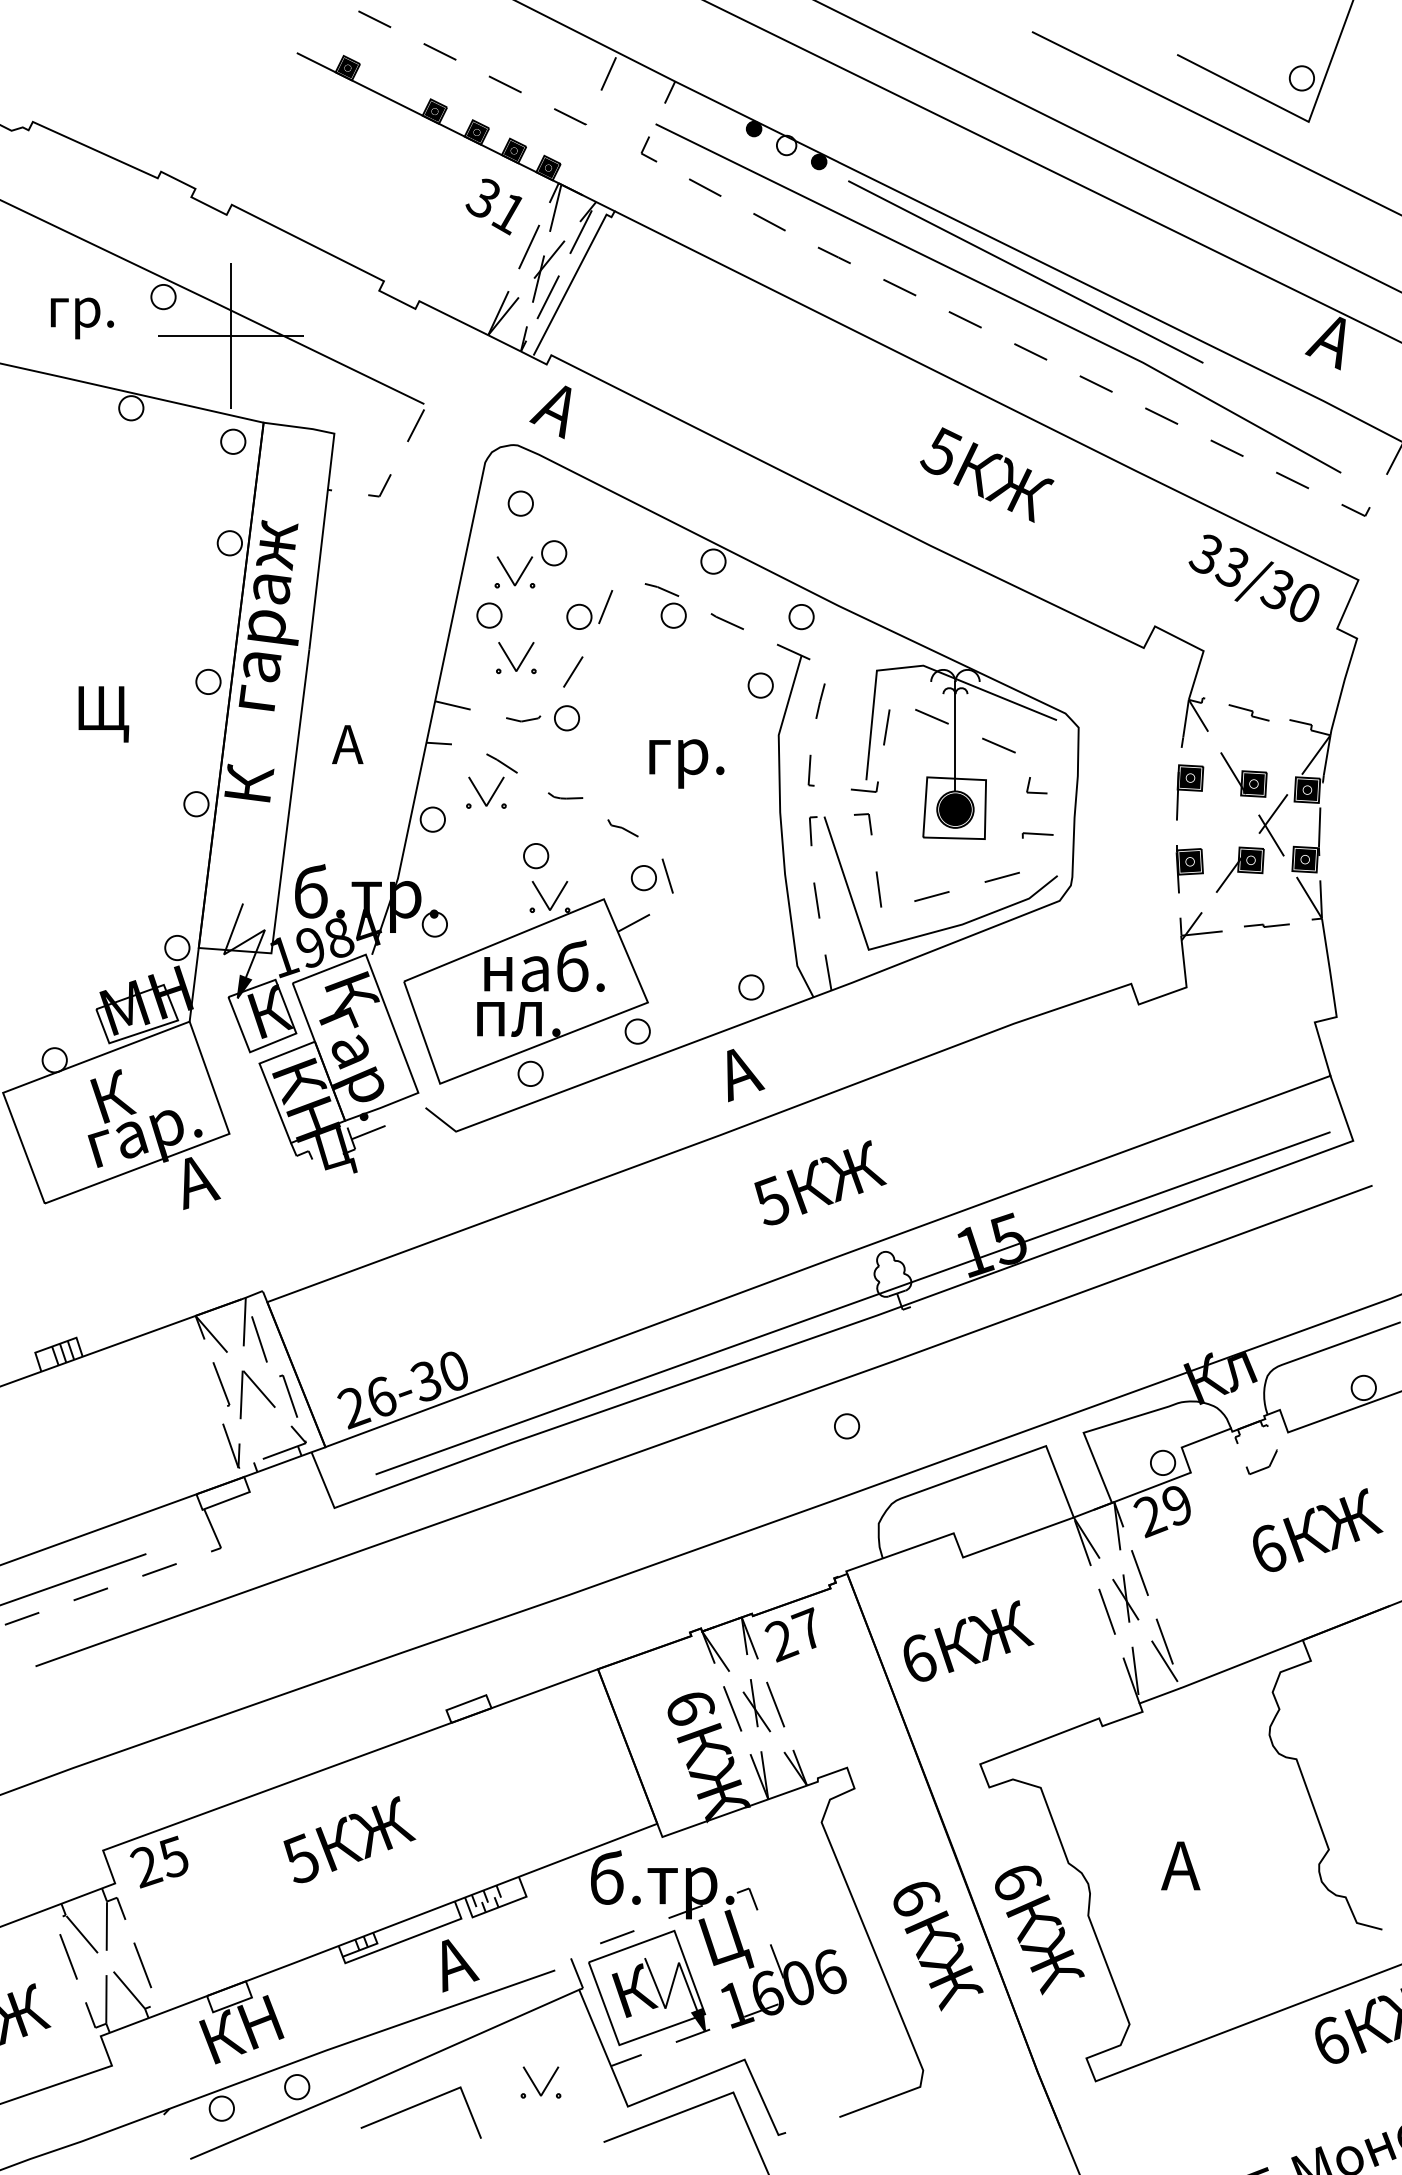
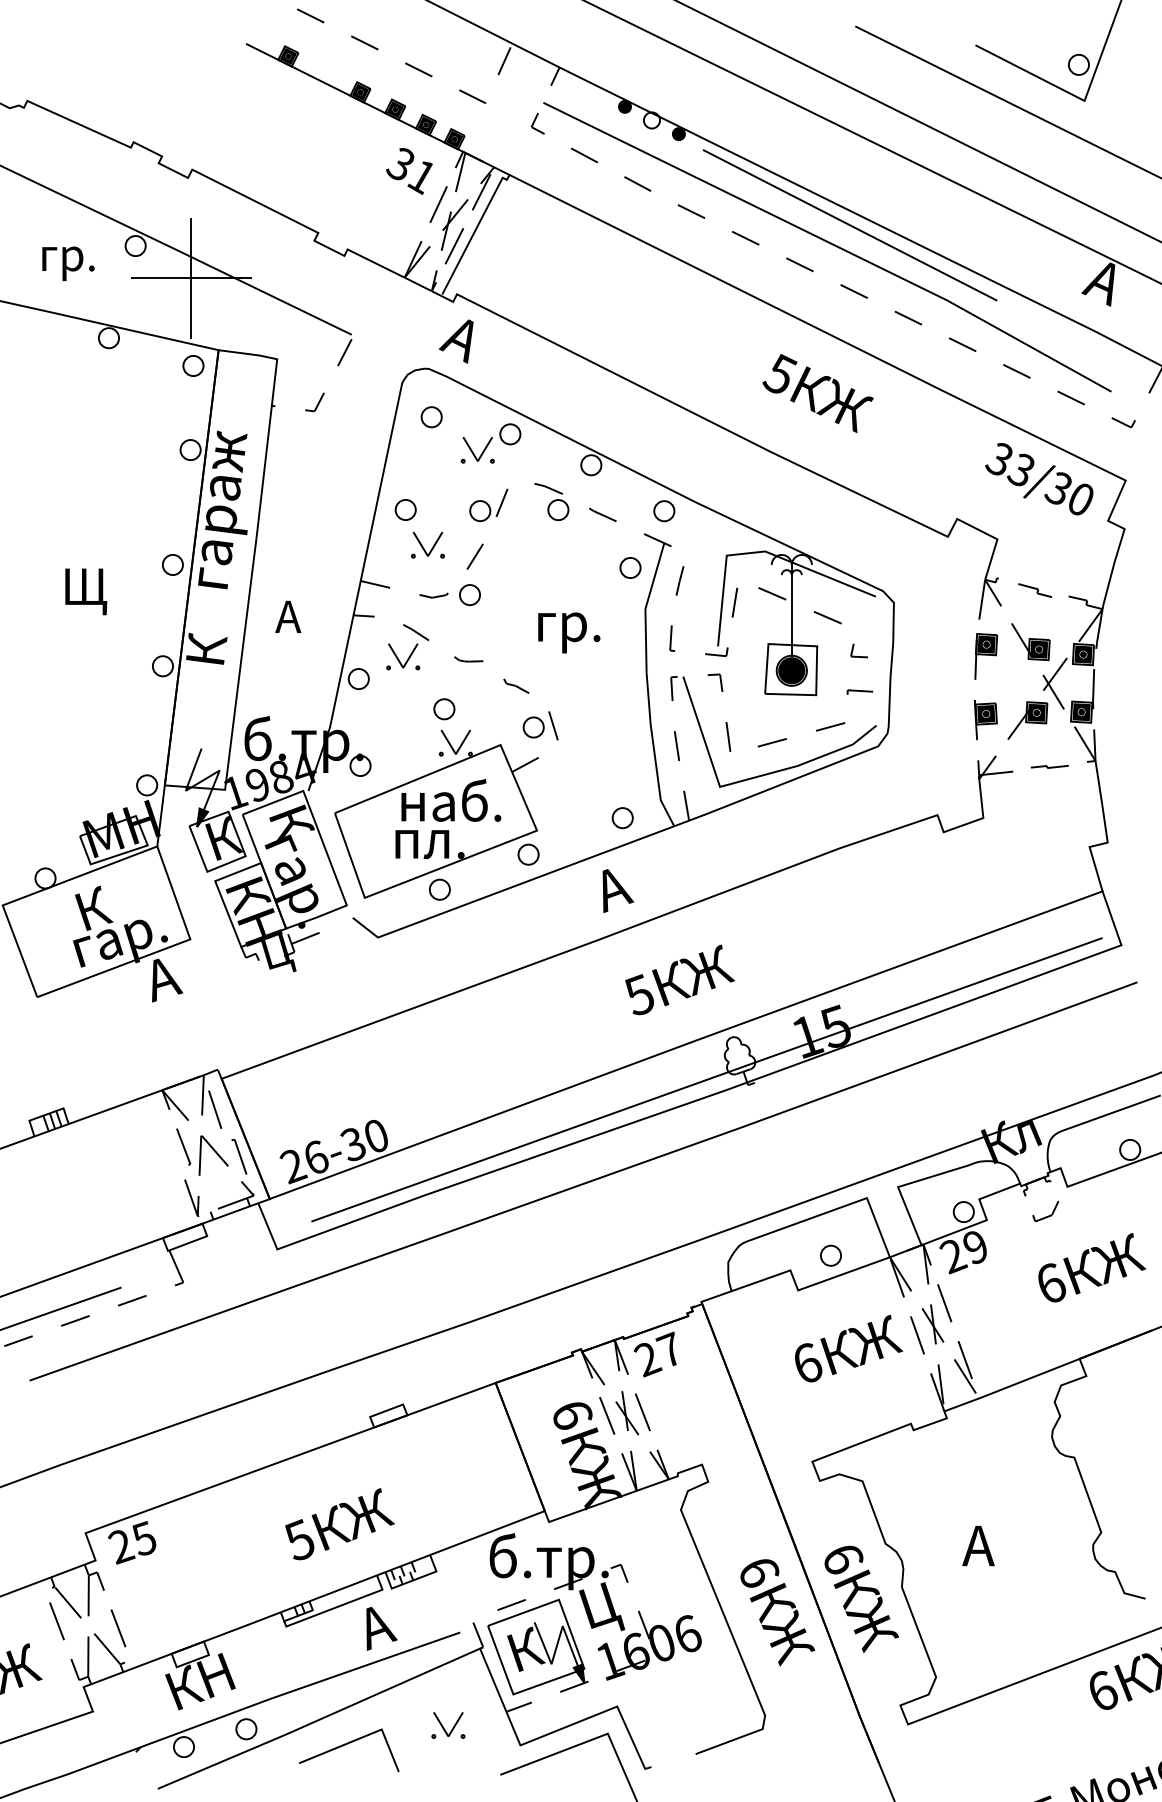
part: (530, 564) -> (490, 443), moved
part: (846, 1426) -> (830, 1255), moved
text: (969, 1640) -> (849, 1348), moved
text: (349, 1840) -> (339, 1524), moved

